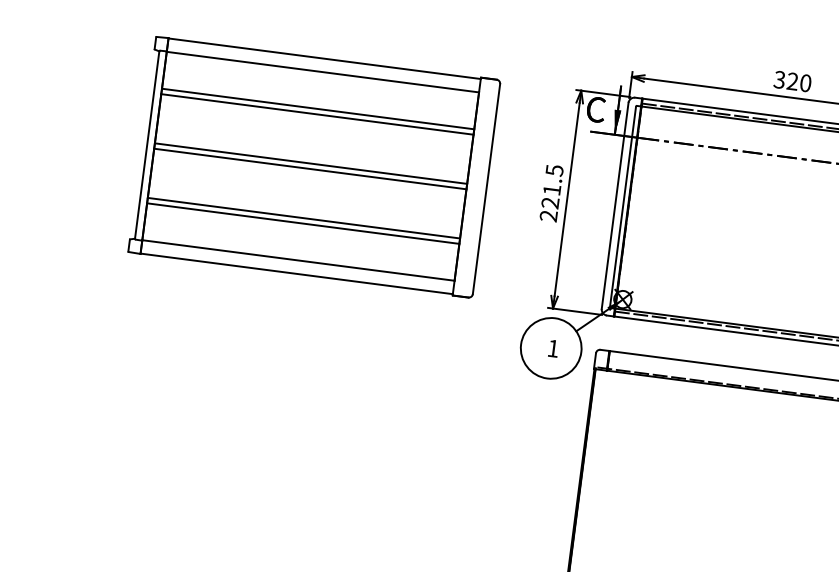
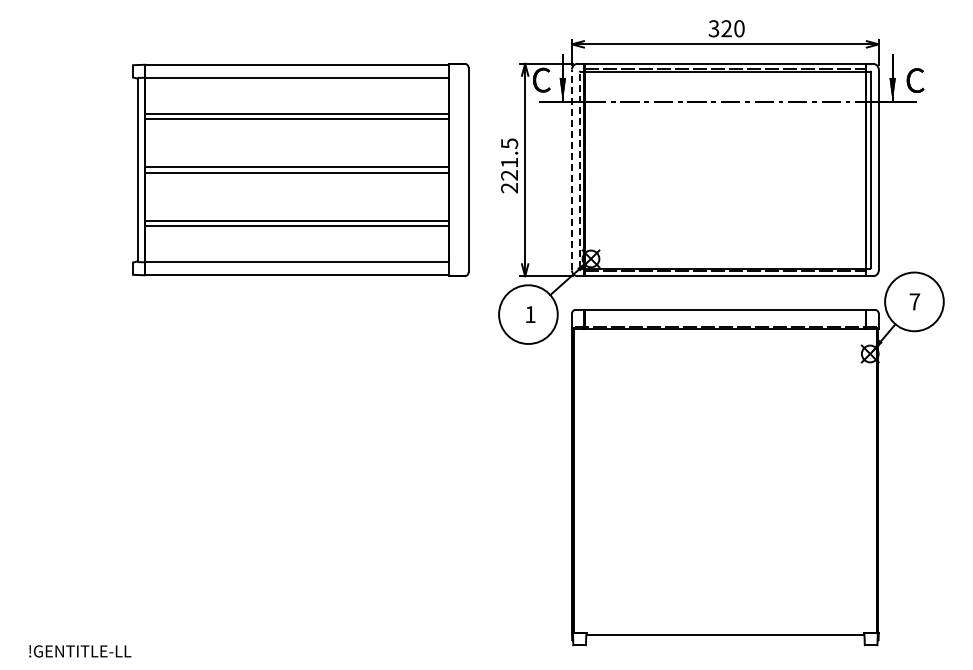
part: (314, 166) -> (300, 169), moved
line: (614, 205) -> (571, 169), solid -> dashed
line: (622, 207) -> (579, 170), solid -> dashed

